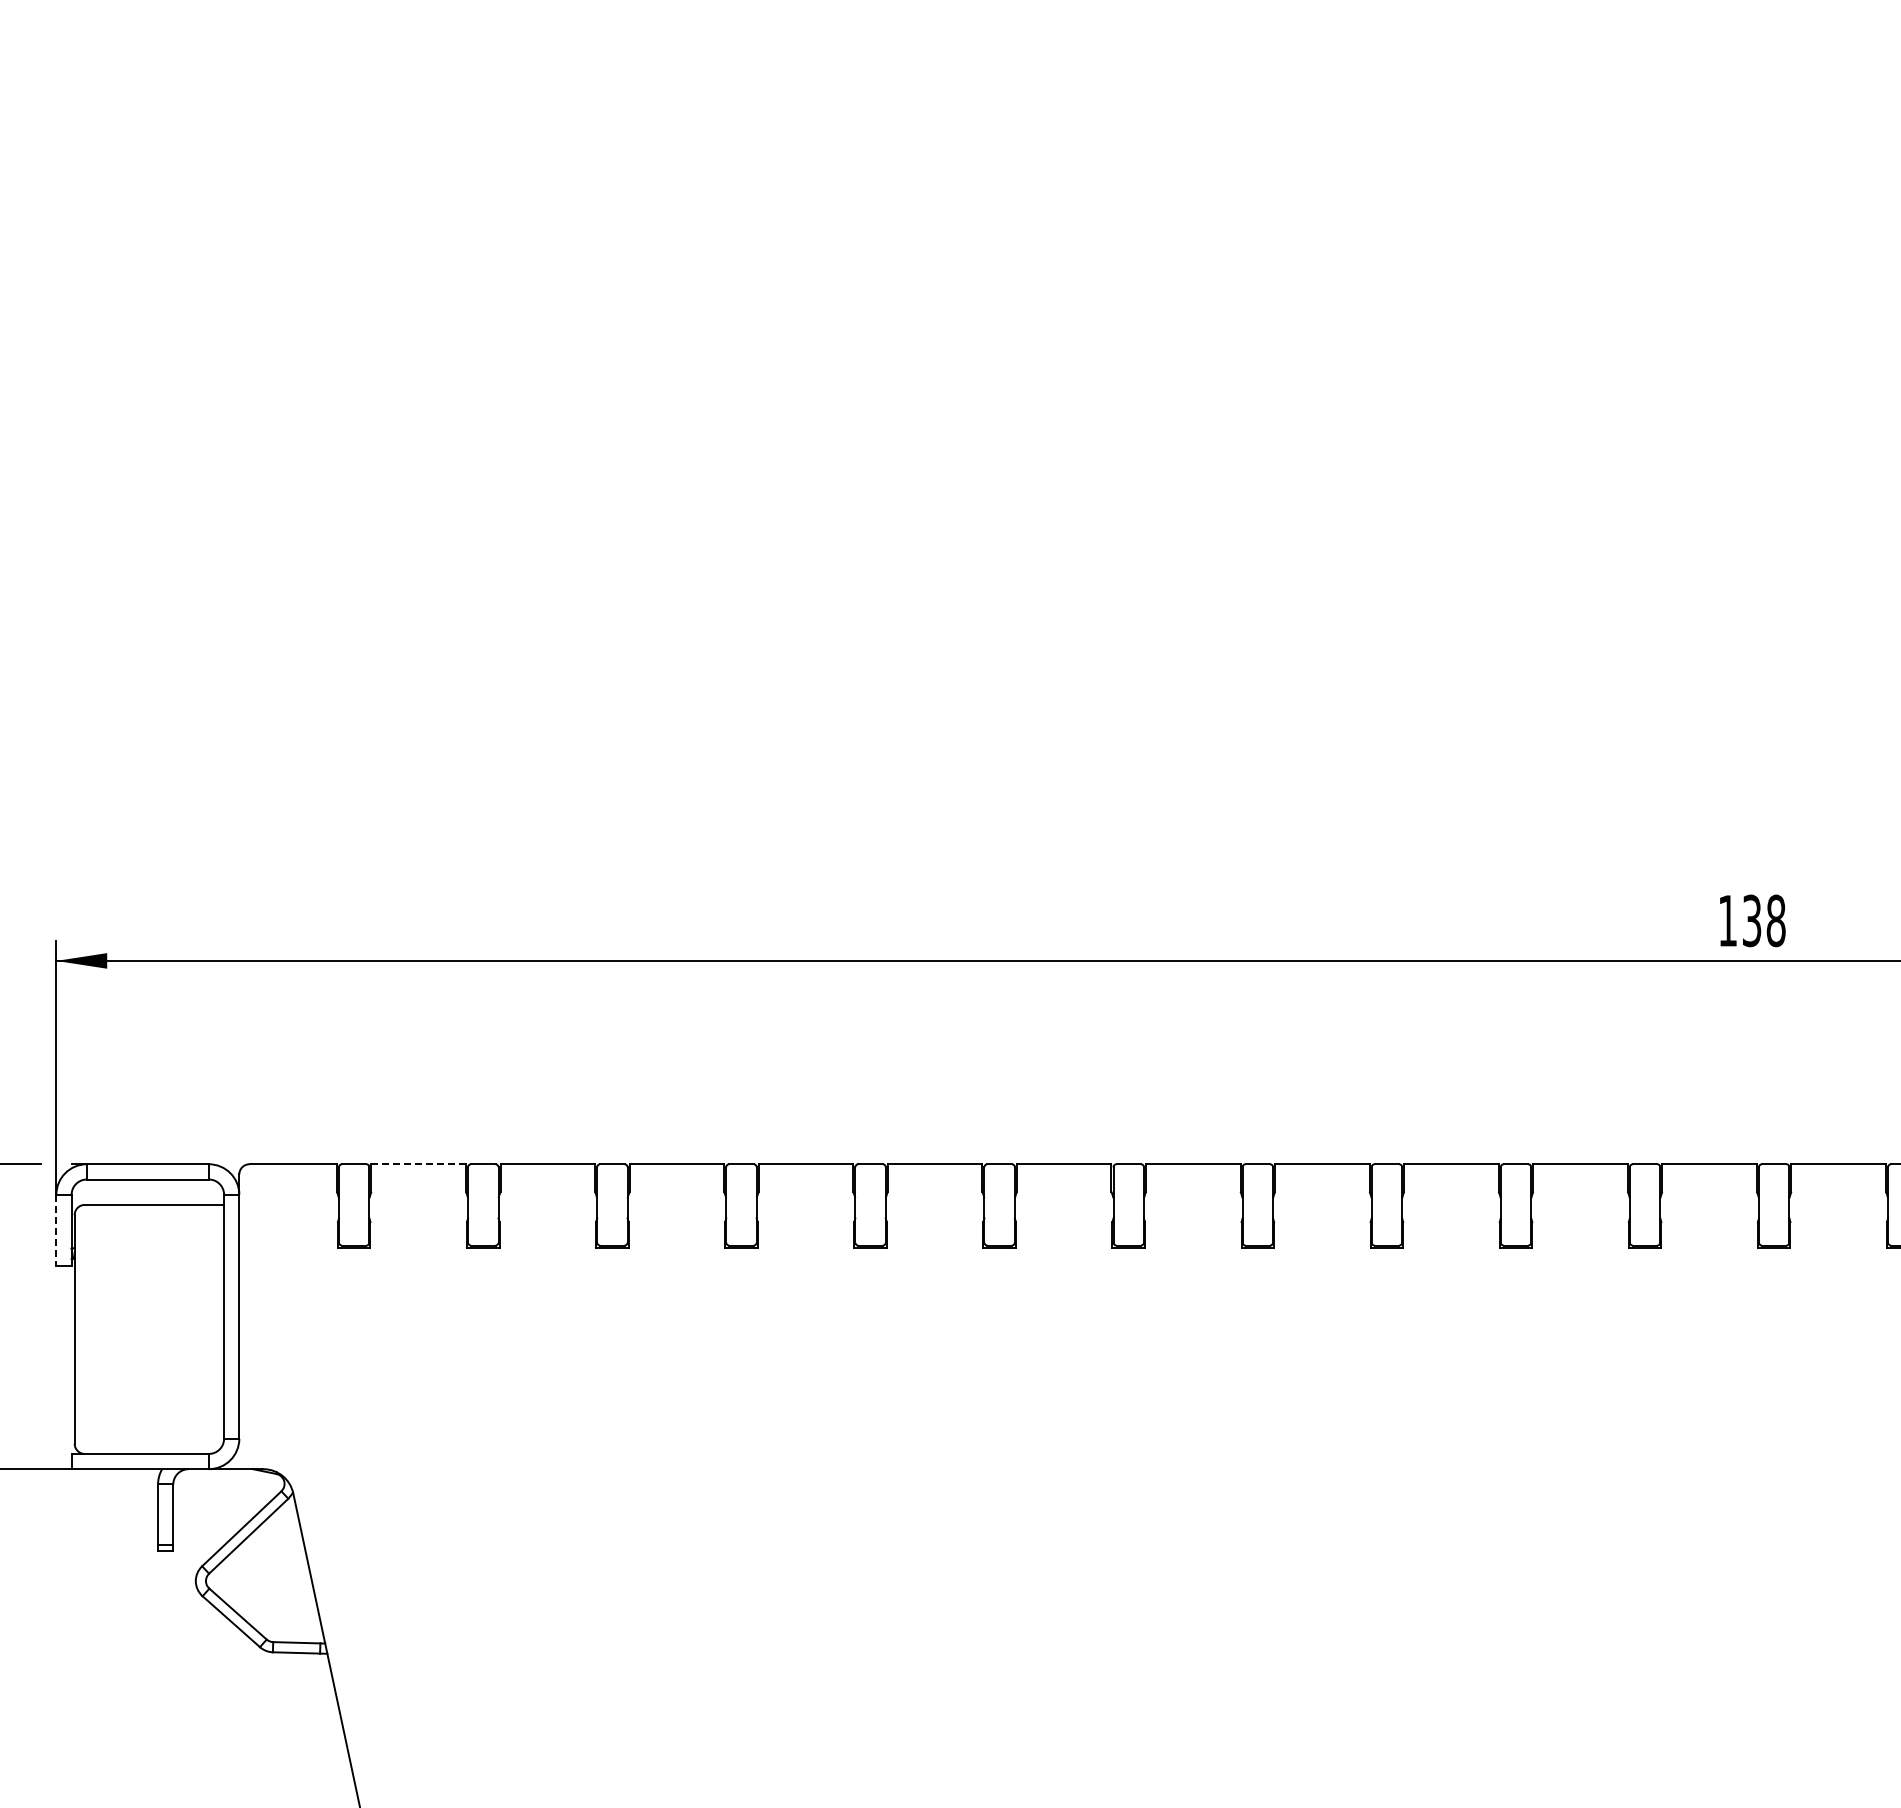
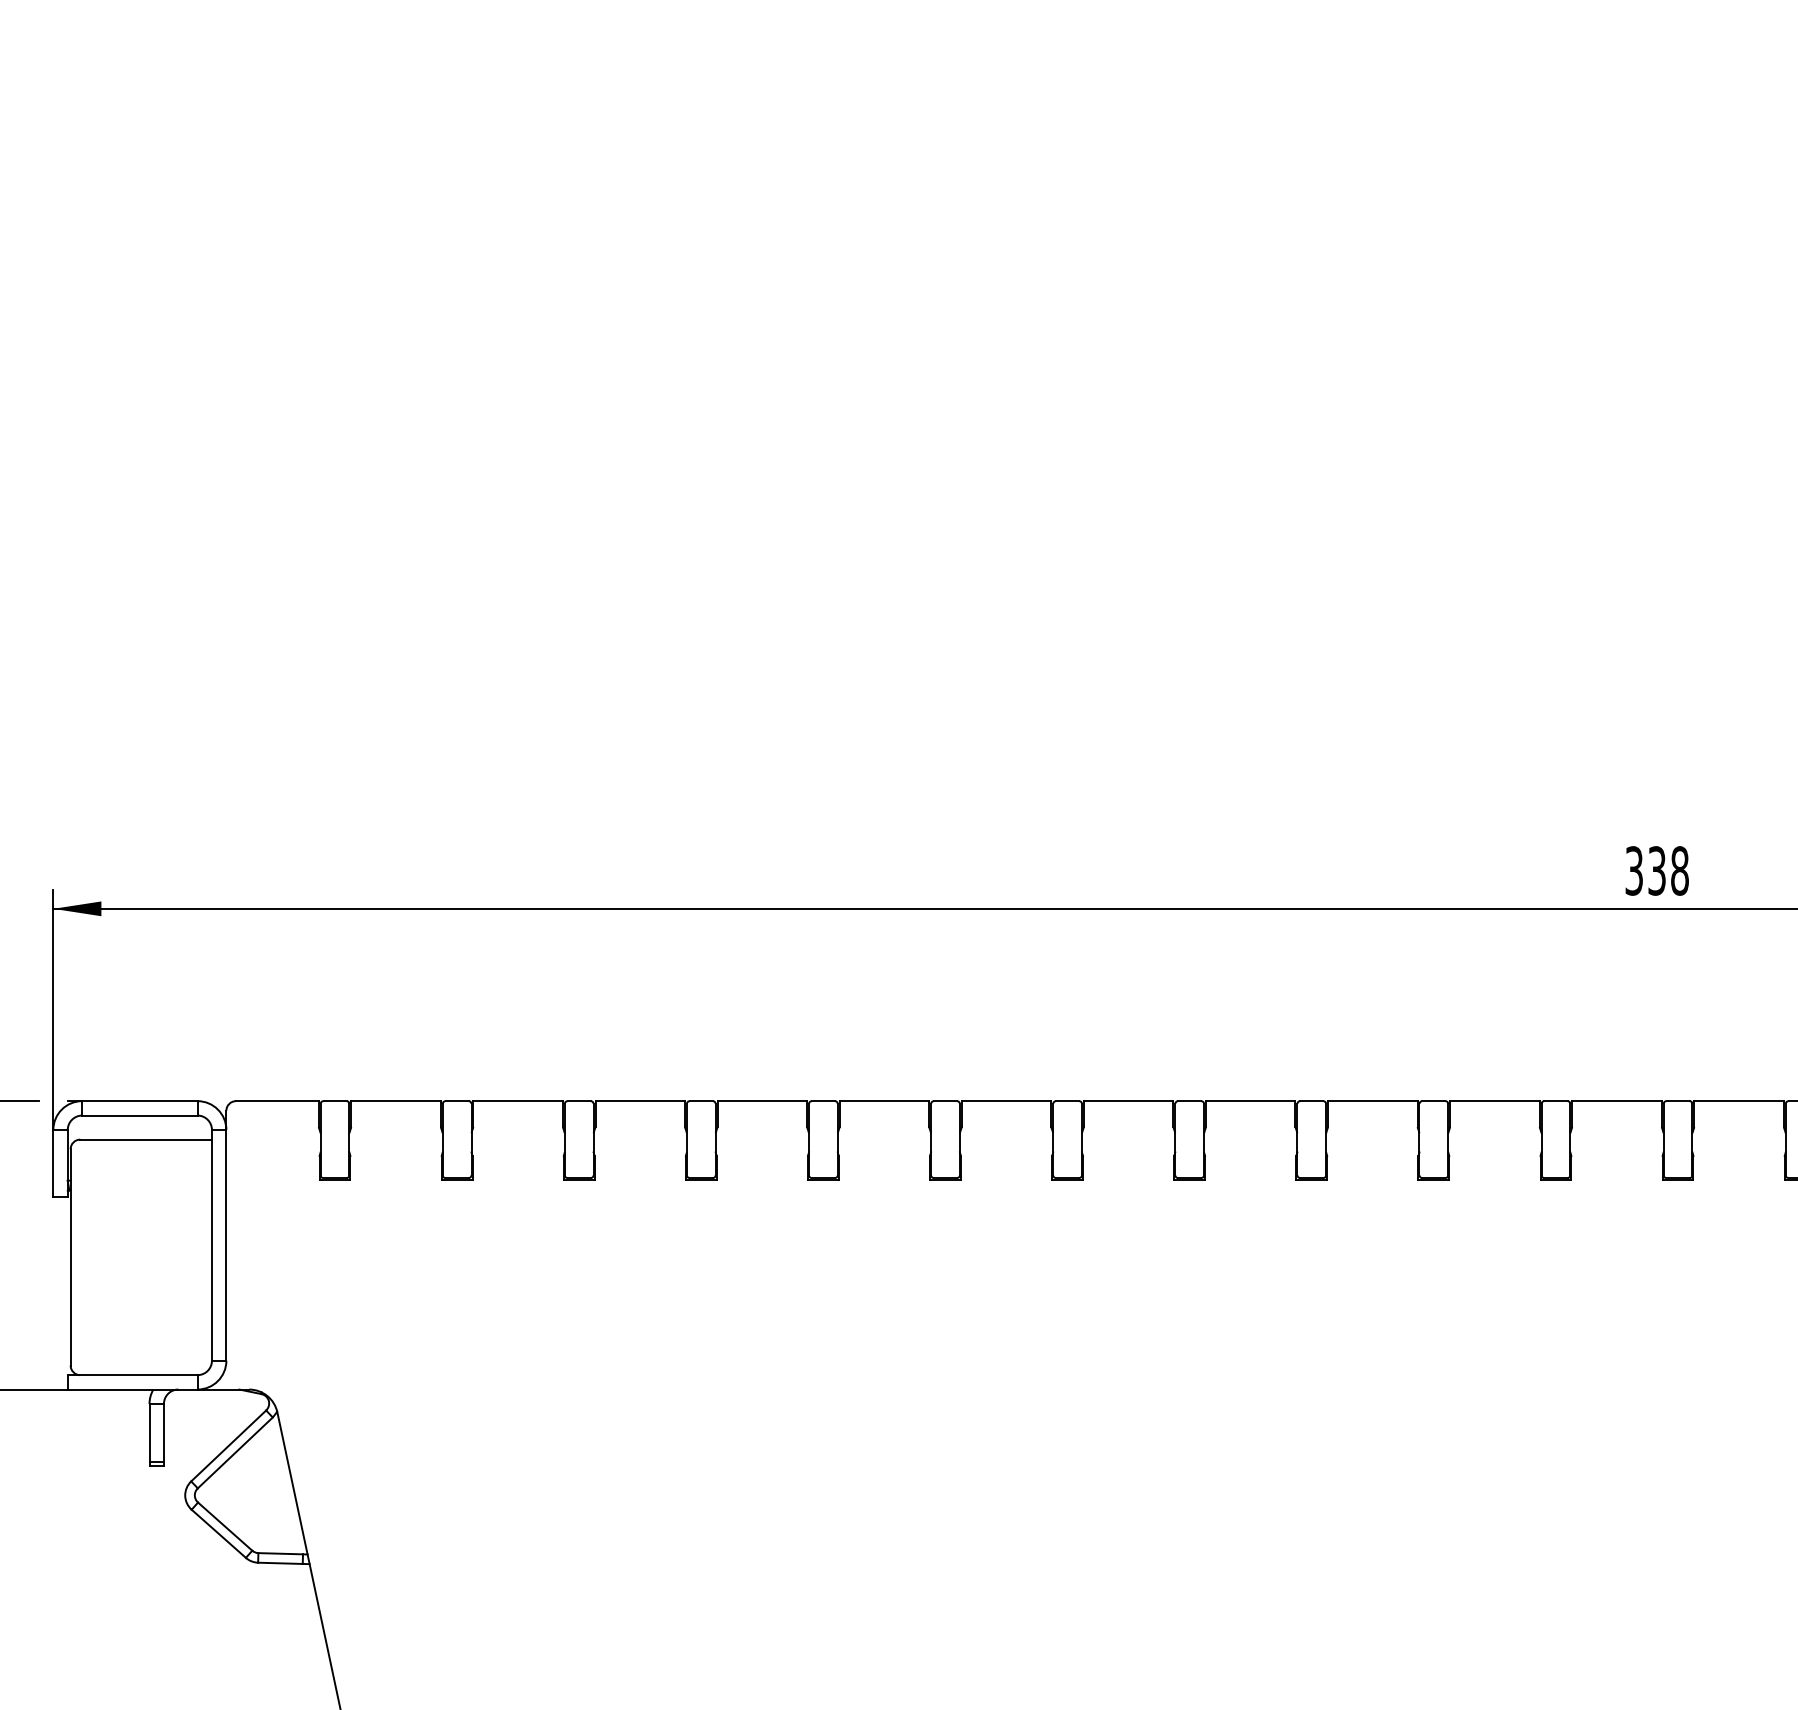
text: (1727, 920) -> (1633, 870), 138 -> 338
line: (418, 1164) -> (395, 1101), dashed -> solid
line: (56, 1230) -> (53, 1163), dashed -> solid

